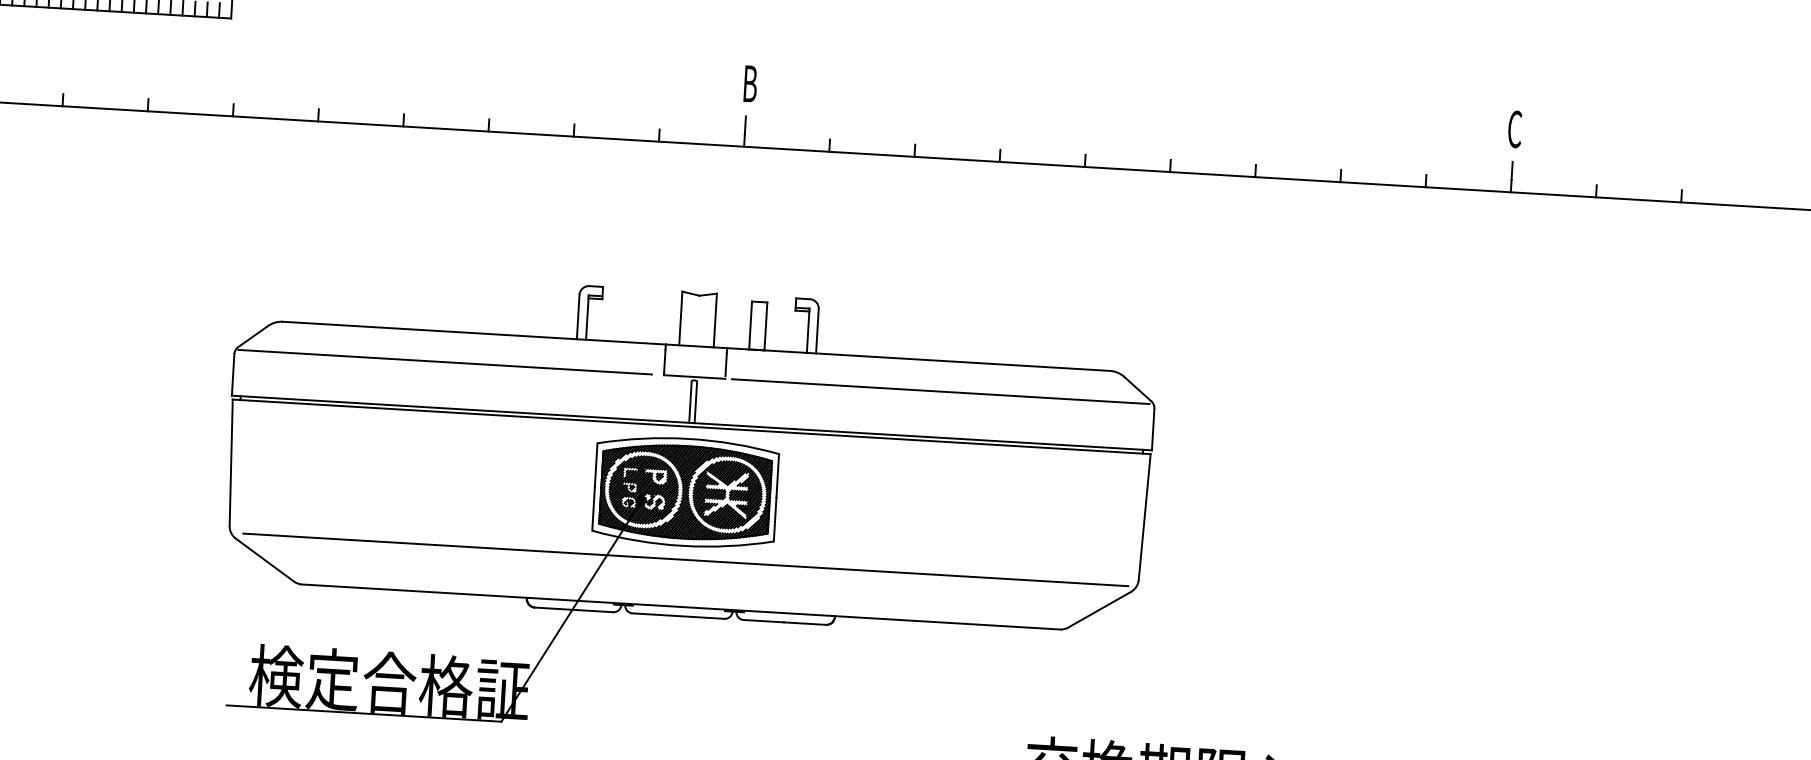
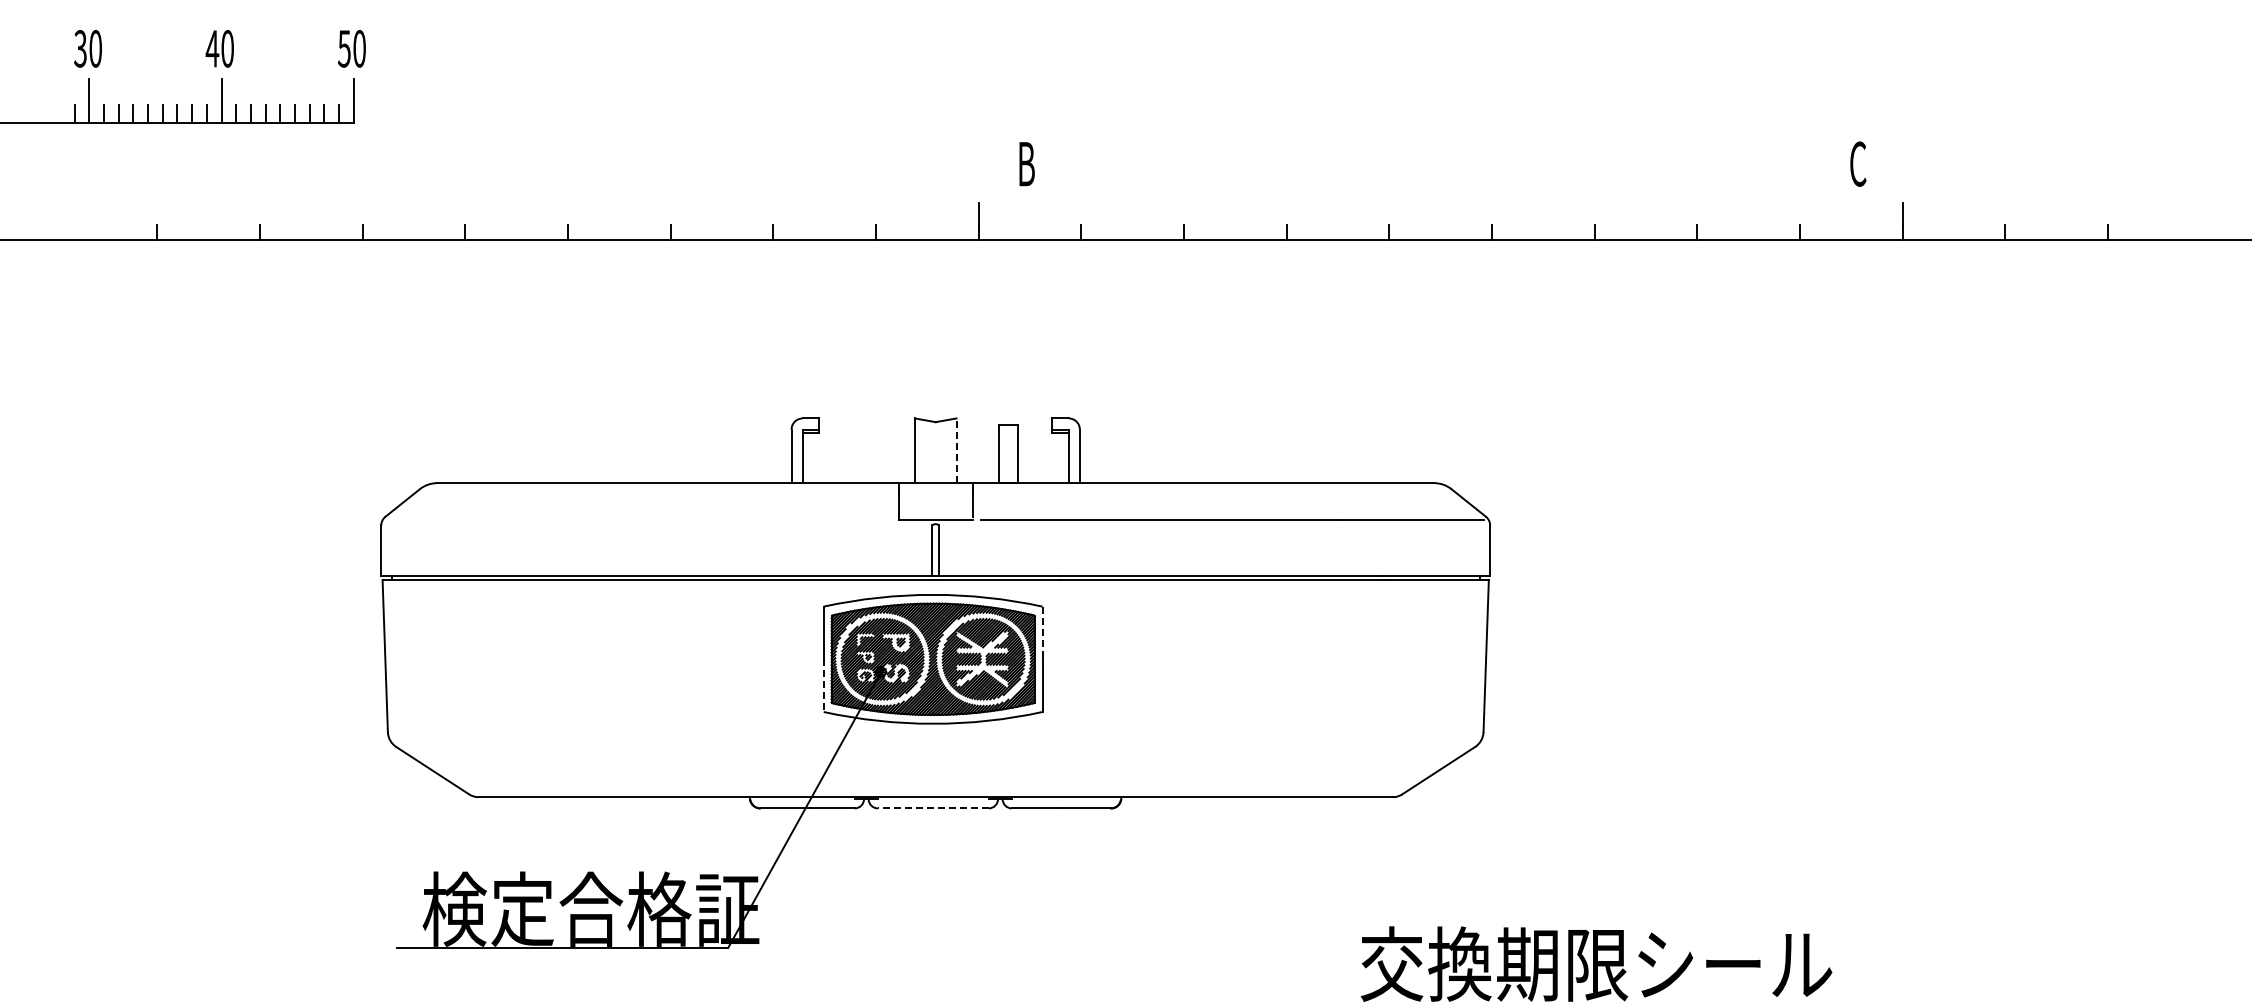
text: (750, 84) -> (1026, 164), moved
text: (1515, 128) -> (1858, 163), moved
line: (715, 320) -> (956, 450), solid -> dashed
line: (444, 362) -> (634, 520), removed
line: (777, 476) -> (1042, 633), solid -> dashed
line: (593, 509) -> (823, 686), solid -> dashed
line: (685, 559) -> (937, 740), removed
line: (677, 616) -> (932, 808), solid -> dashed

